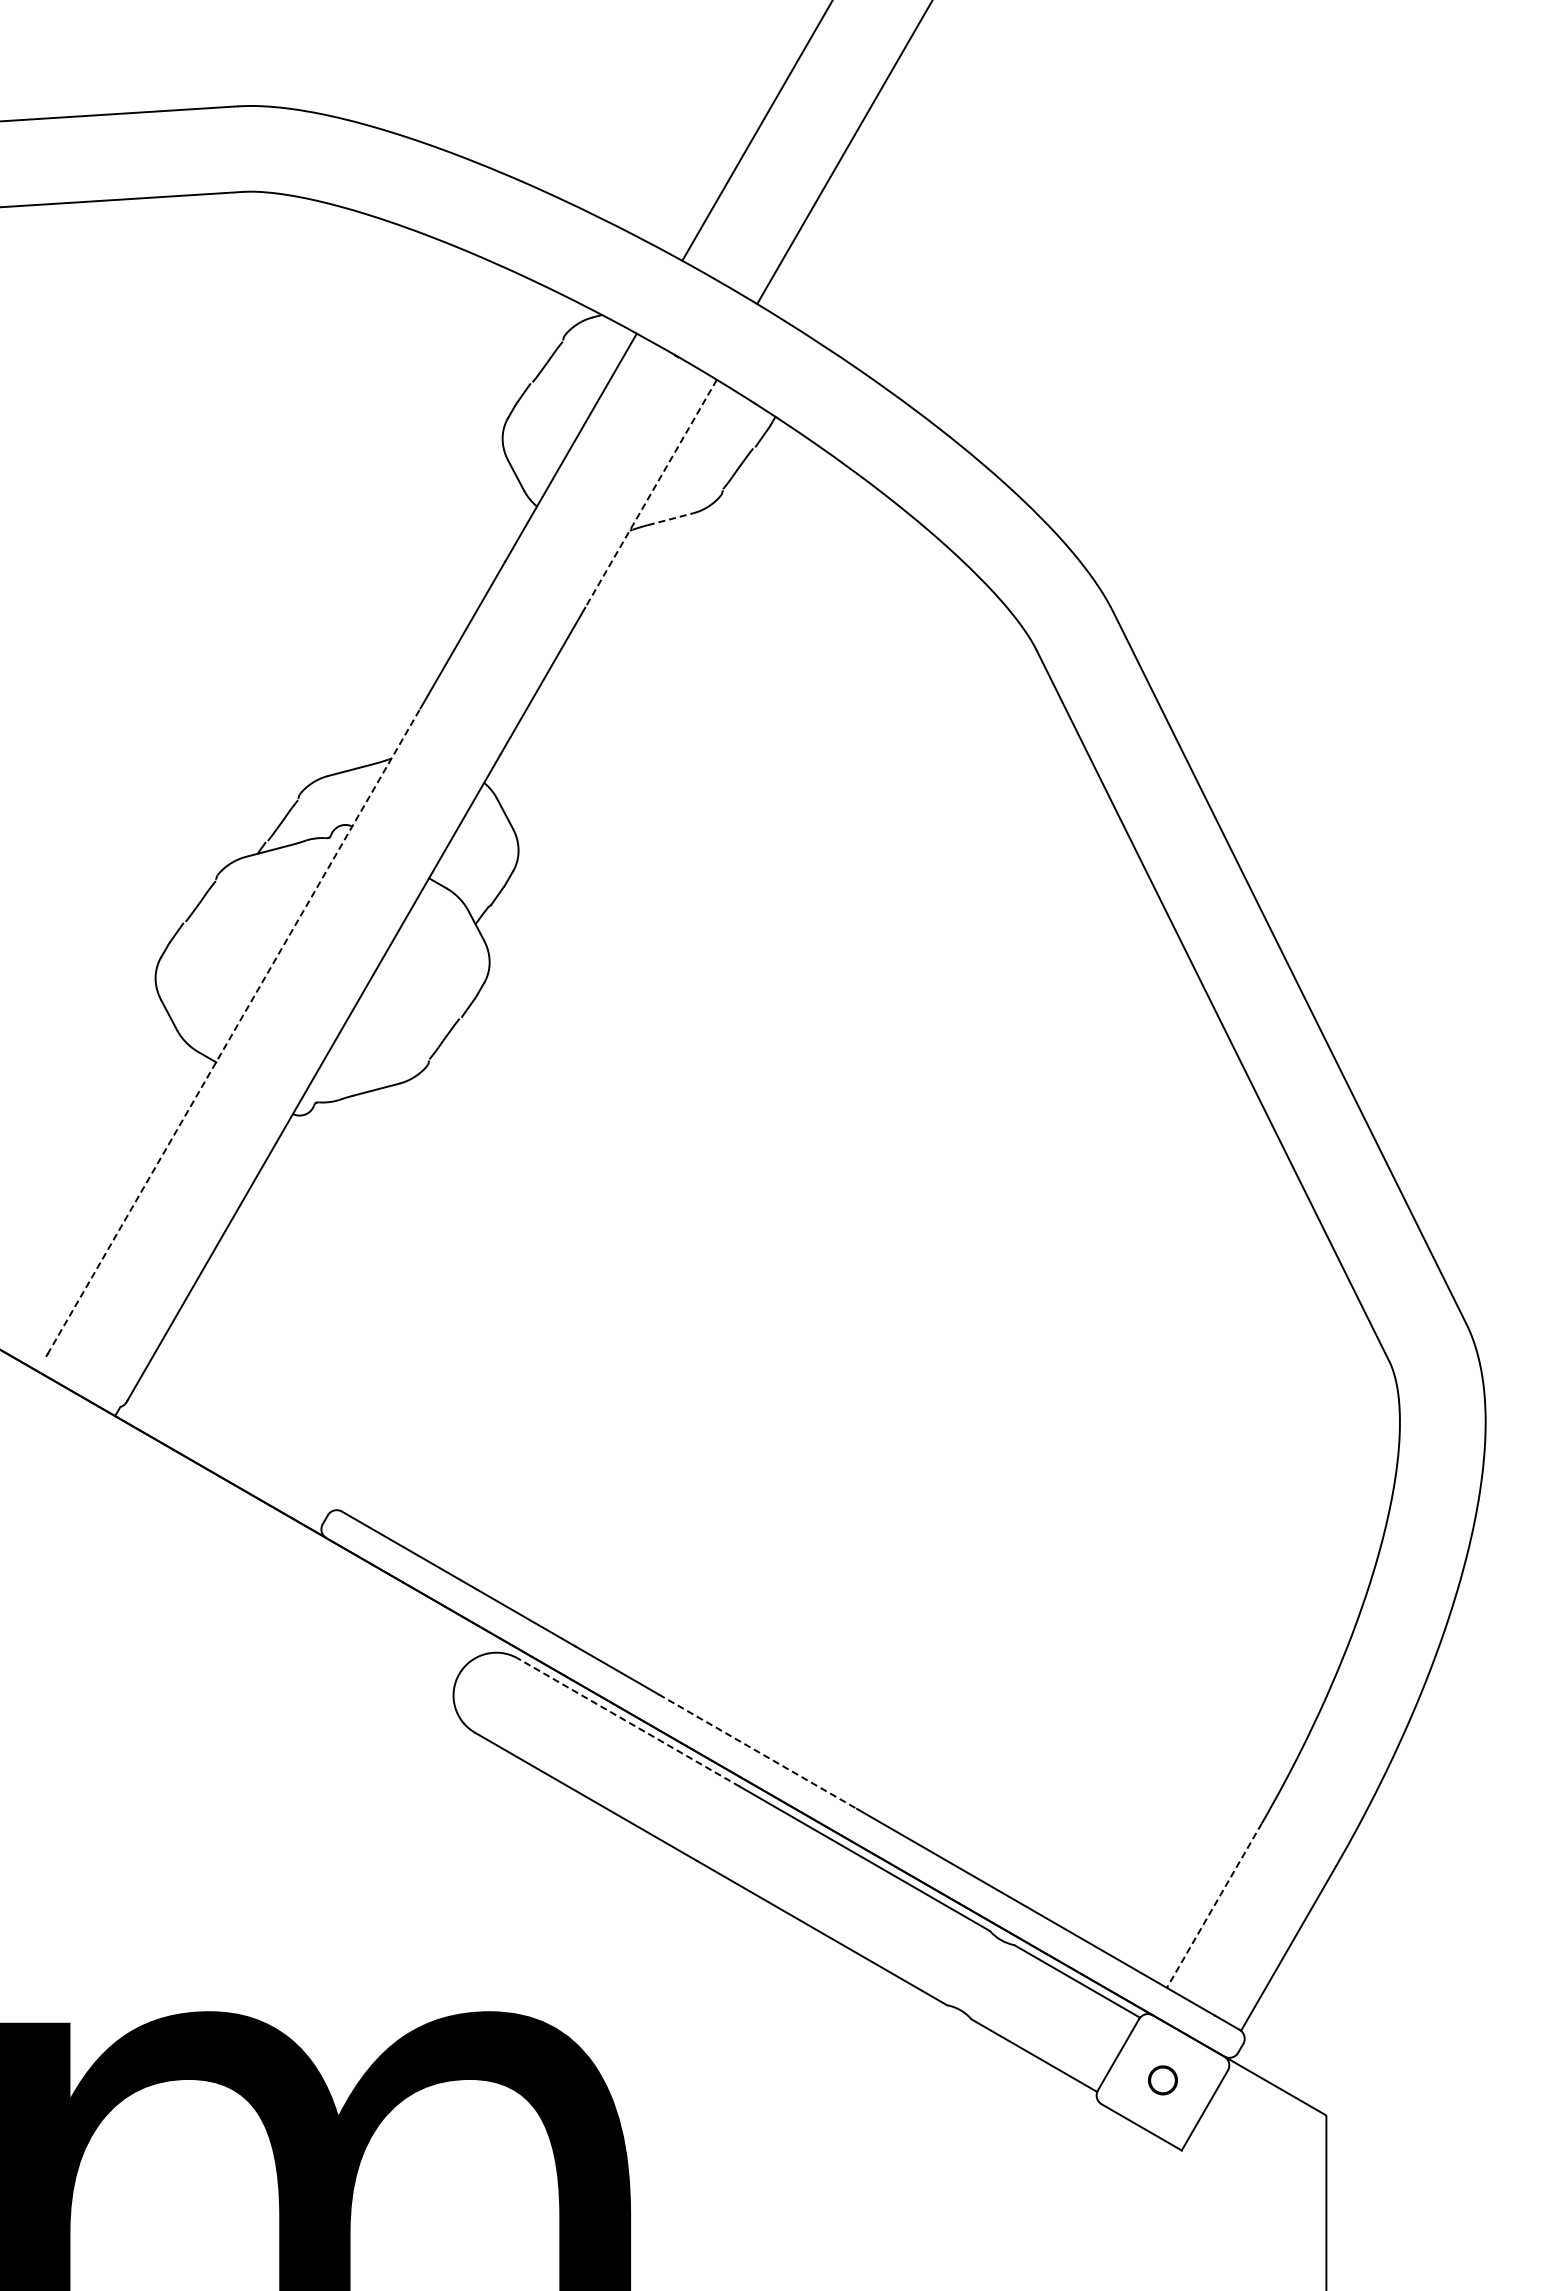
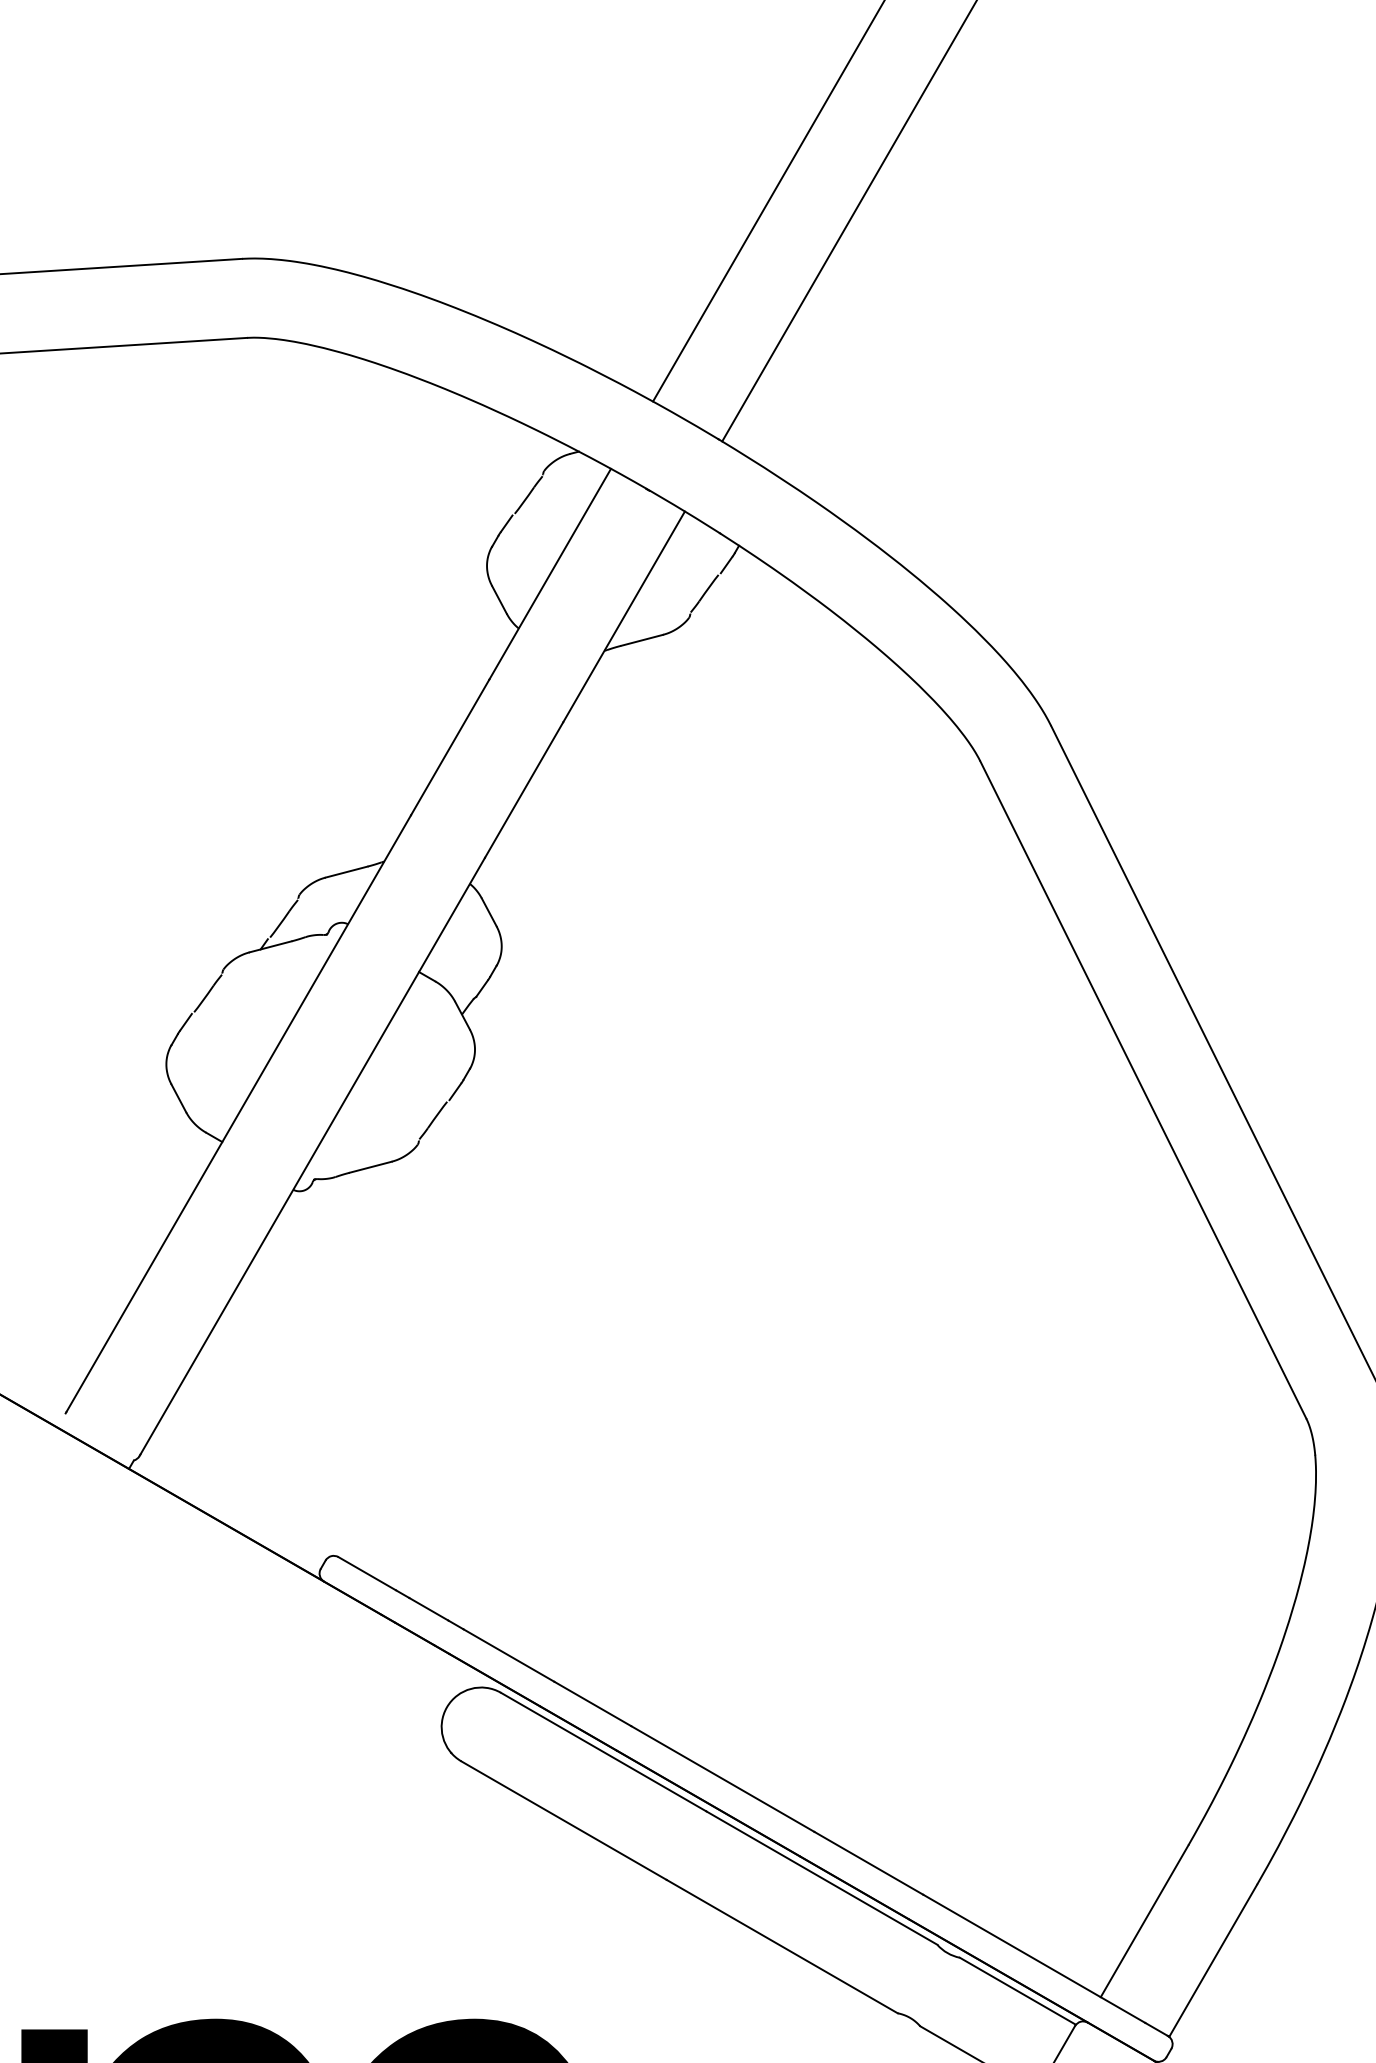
line: (651, 493) -> (624, 616), dashed -> solid
line: (670, 519) -> (642, 640), dashed -> solid
line: (233, 1031) -> (238, 1113), dashed -> solid
line: (628, 1722) -> (603, 1752), dashed -> solid
line: (757, 1751) -> (722, 1778), dashed -> solid
line: (1214, 1905) -> (1144, 1921), dashed -> solid

